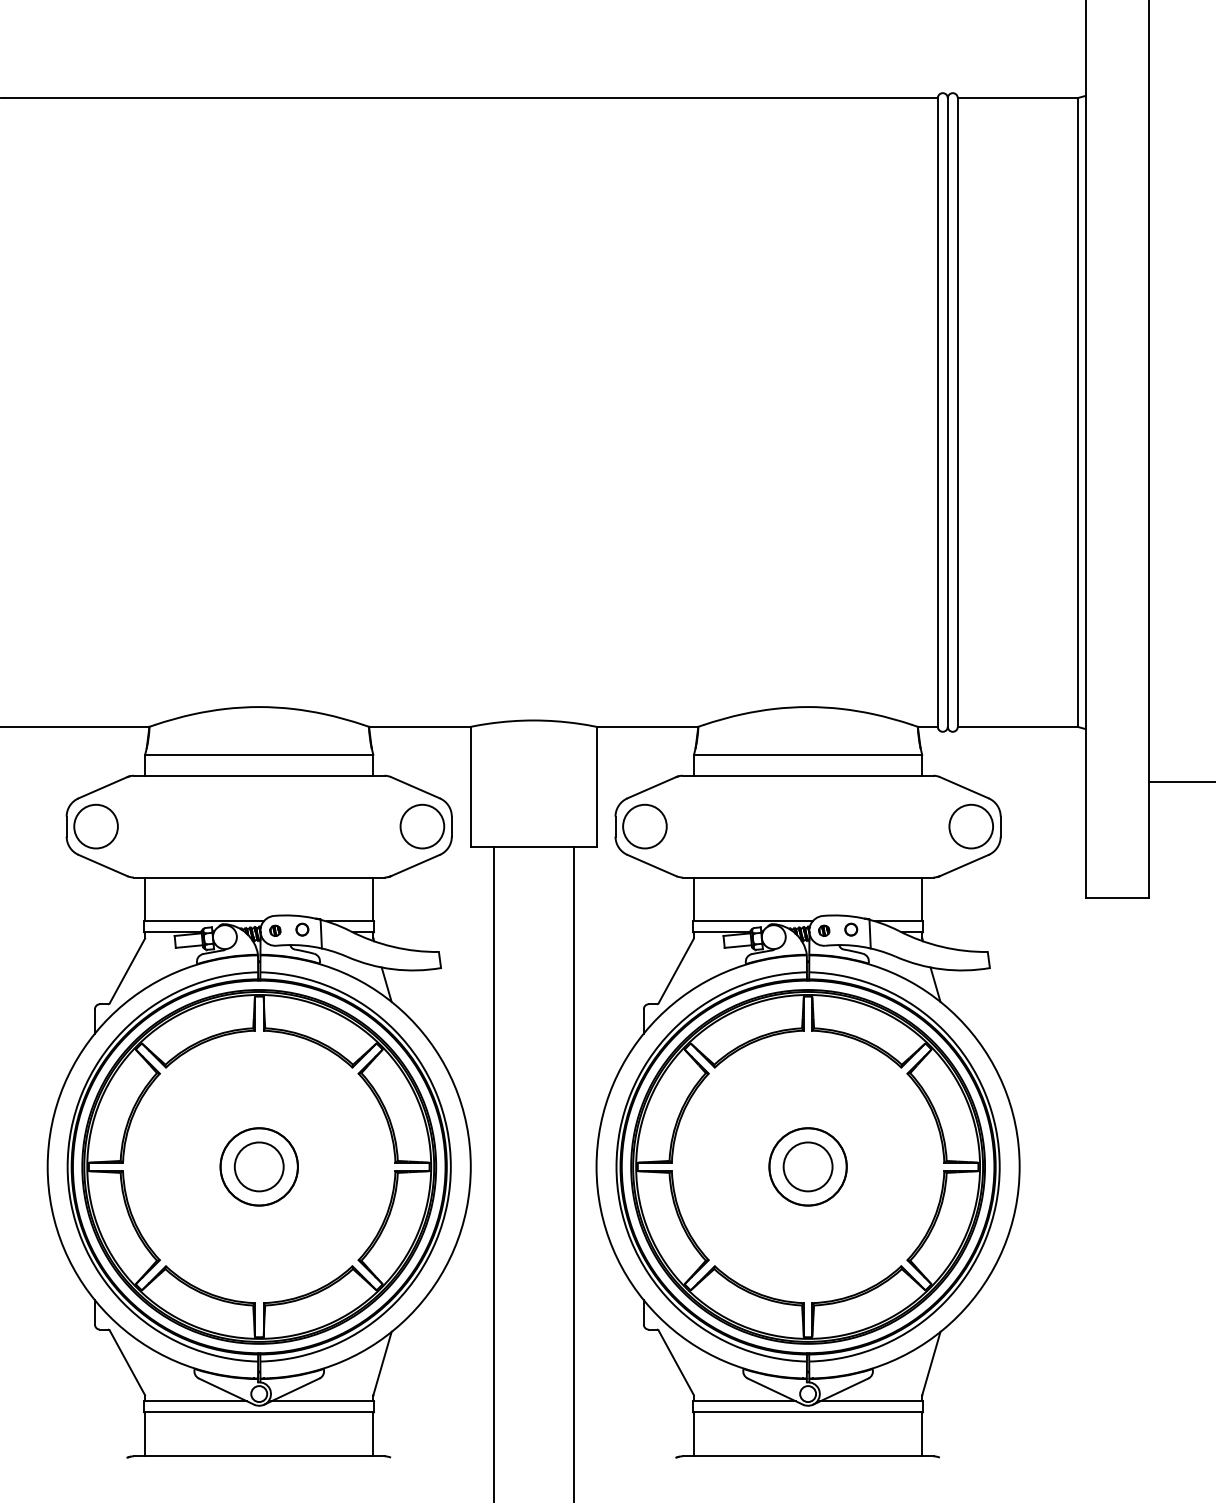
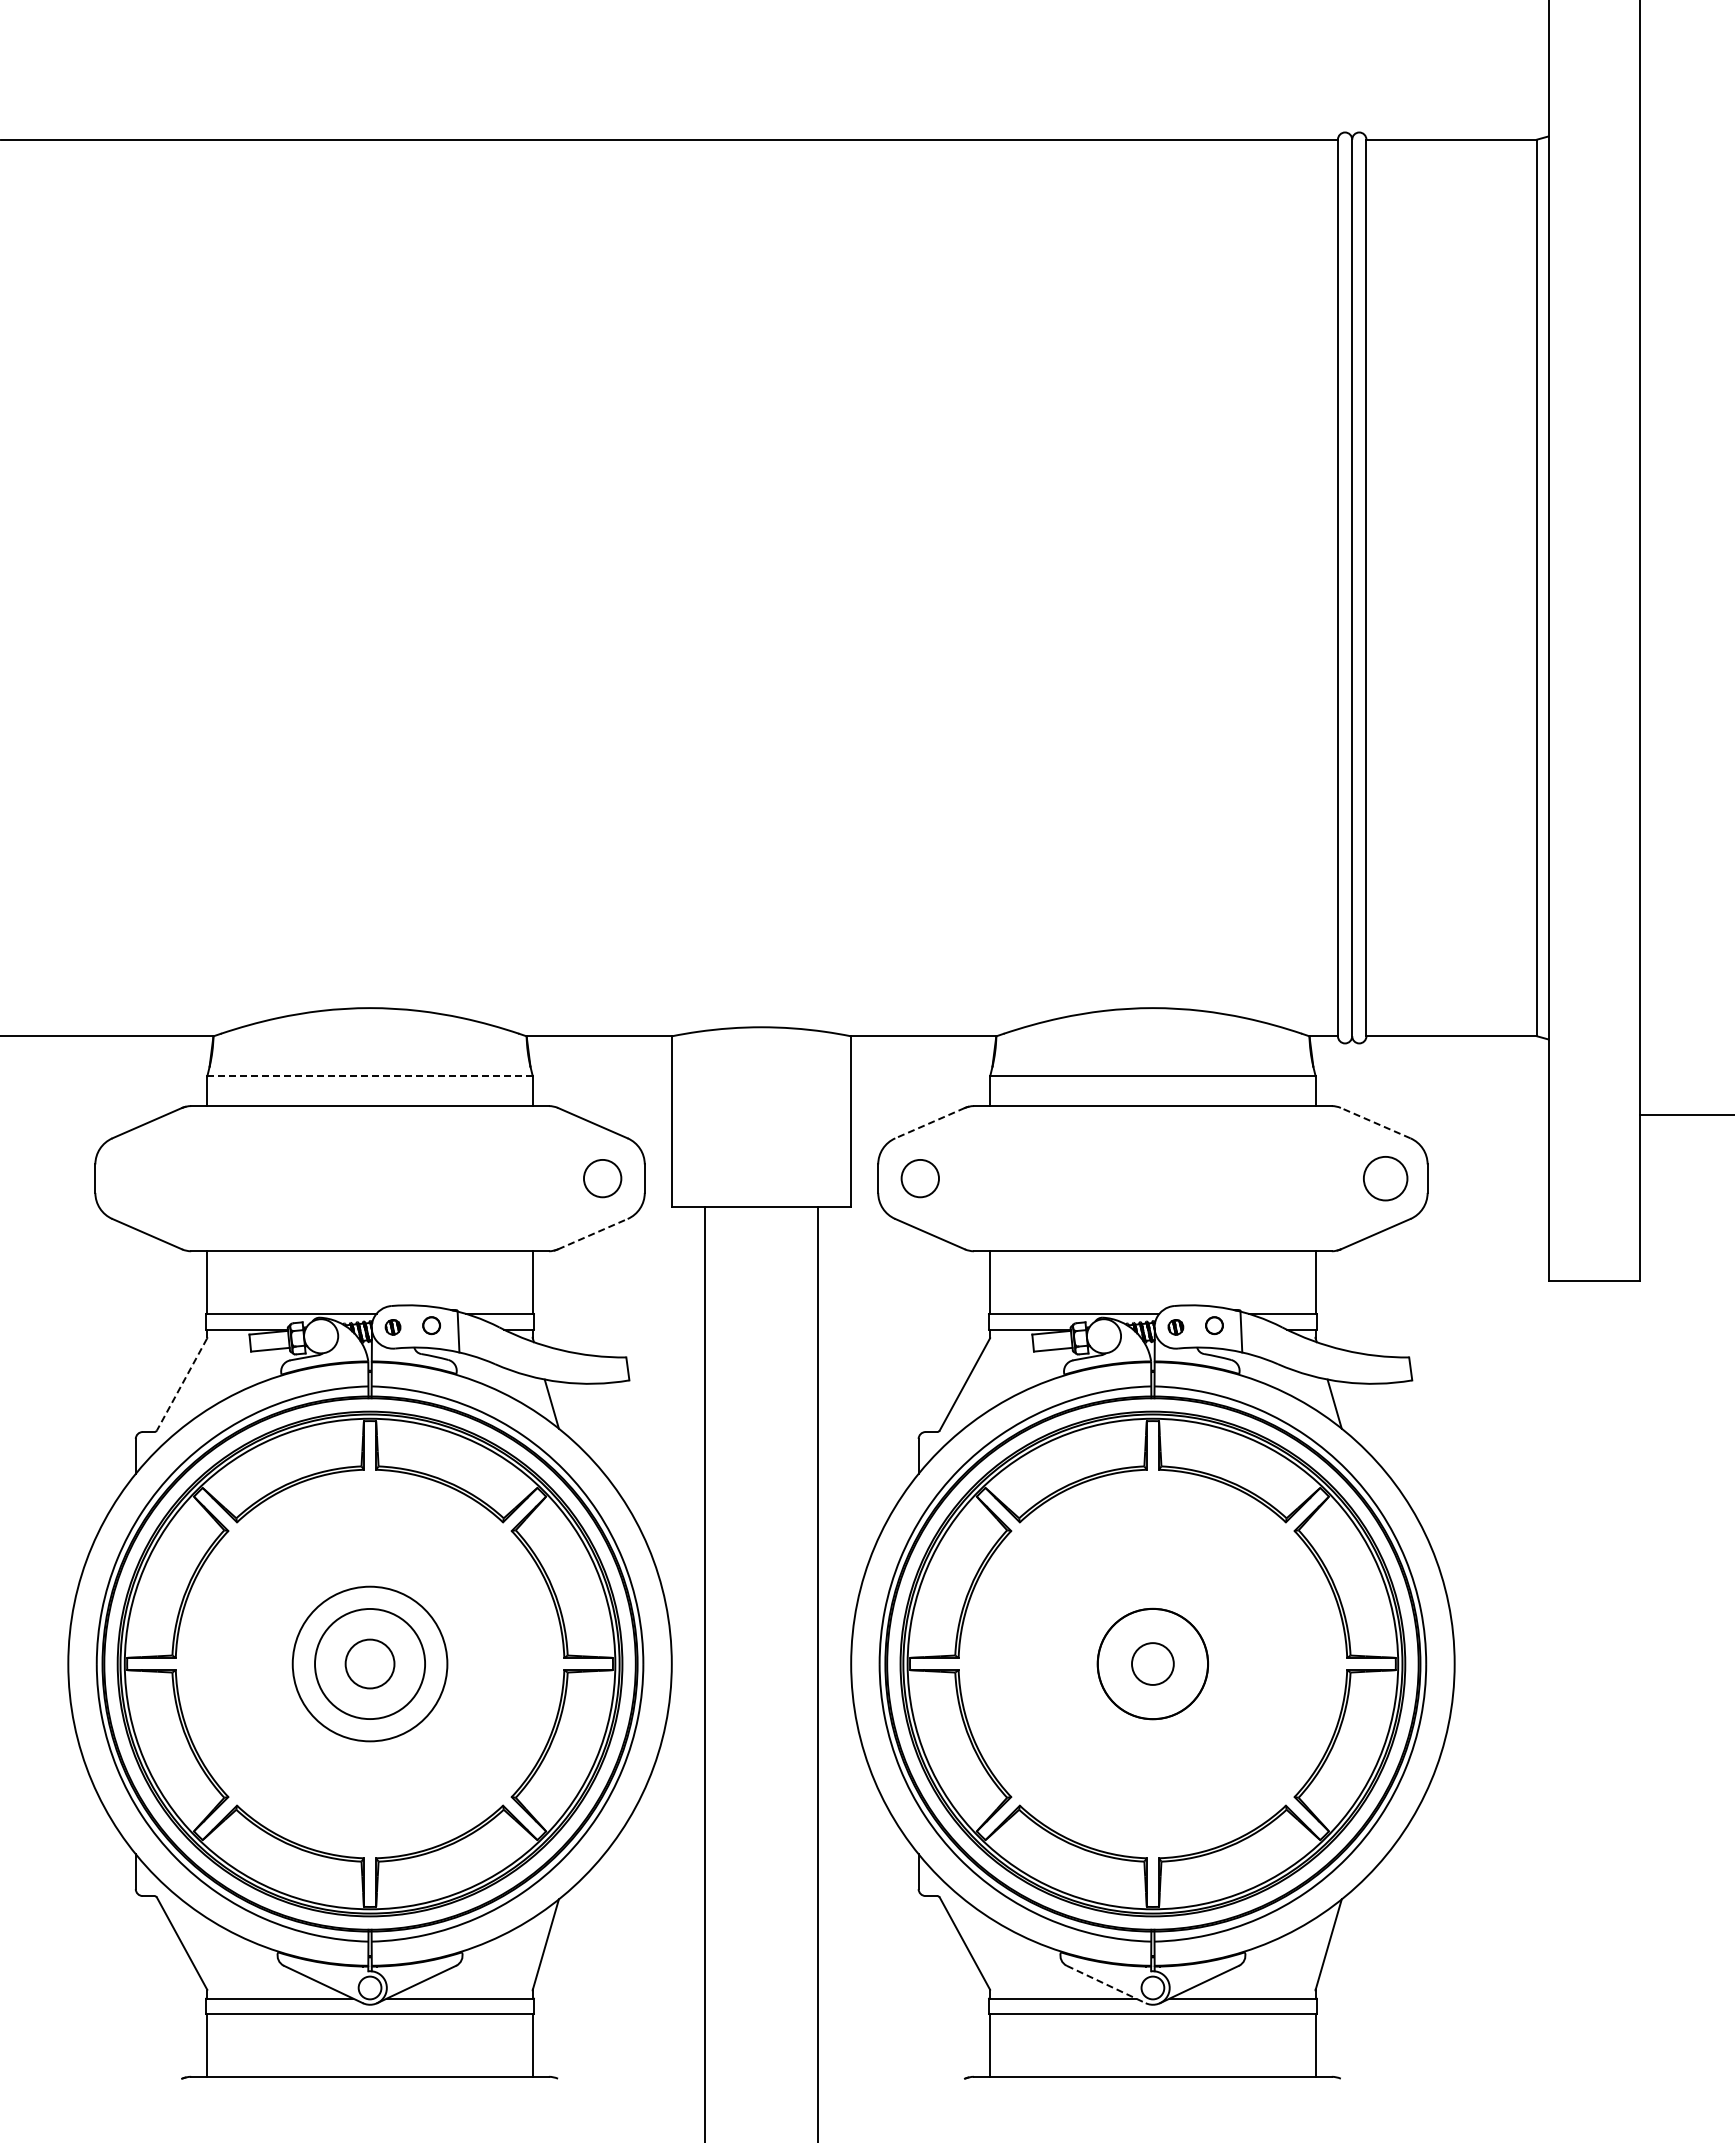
line: (259, 755) -> (370, 1076), solid -> dashed
line: (652, 787) -> (930, 1123), solid -> dashed
line: (964, 787) -> (1375, 1123), solid -> dashed
circle: (96, 826) -> (137, 1178), removed
circle: (422, 826) -> (602, 1178), size x0.6
circle: (645, 826) -> (920, 1178), size x0.6
circle: (971, 826) -> (1385, 1178), size x0.7
line: (415, 865) -> (592, 1234), solid -> dashed
line: (127, 971) -> (181, 1385), solid -> dashed
circle: (258, 1166) -> (369, 1663), size x0.7
circle: (258, 1166) -> (369, 1663), size x1.4
circle: (807, 1166) -> (1152, 1663), size x0.6
line: (775, 1391) -> (1106, 1984), solid -> dashed

